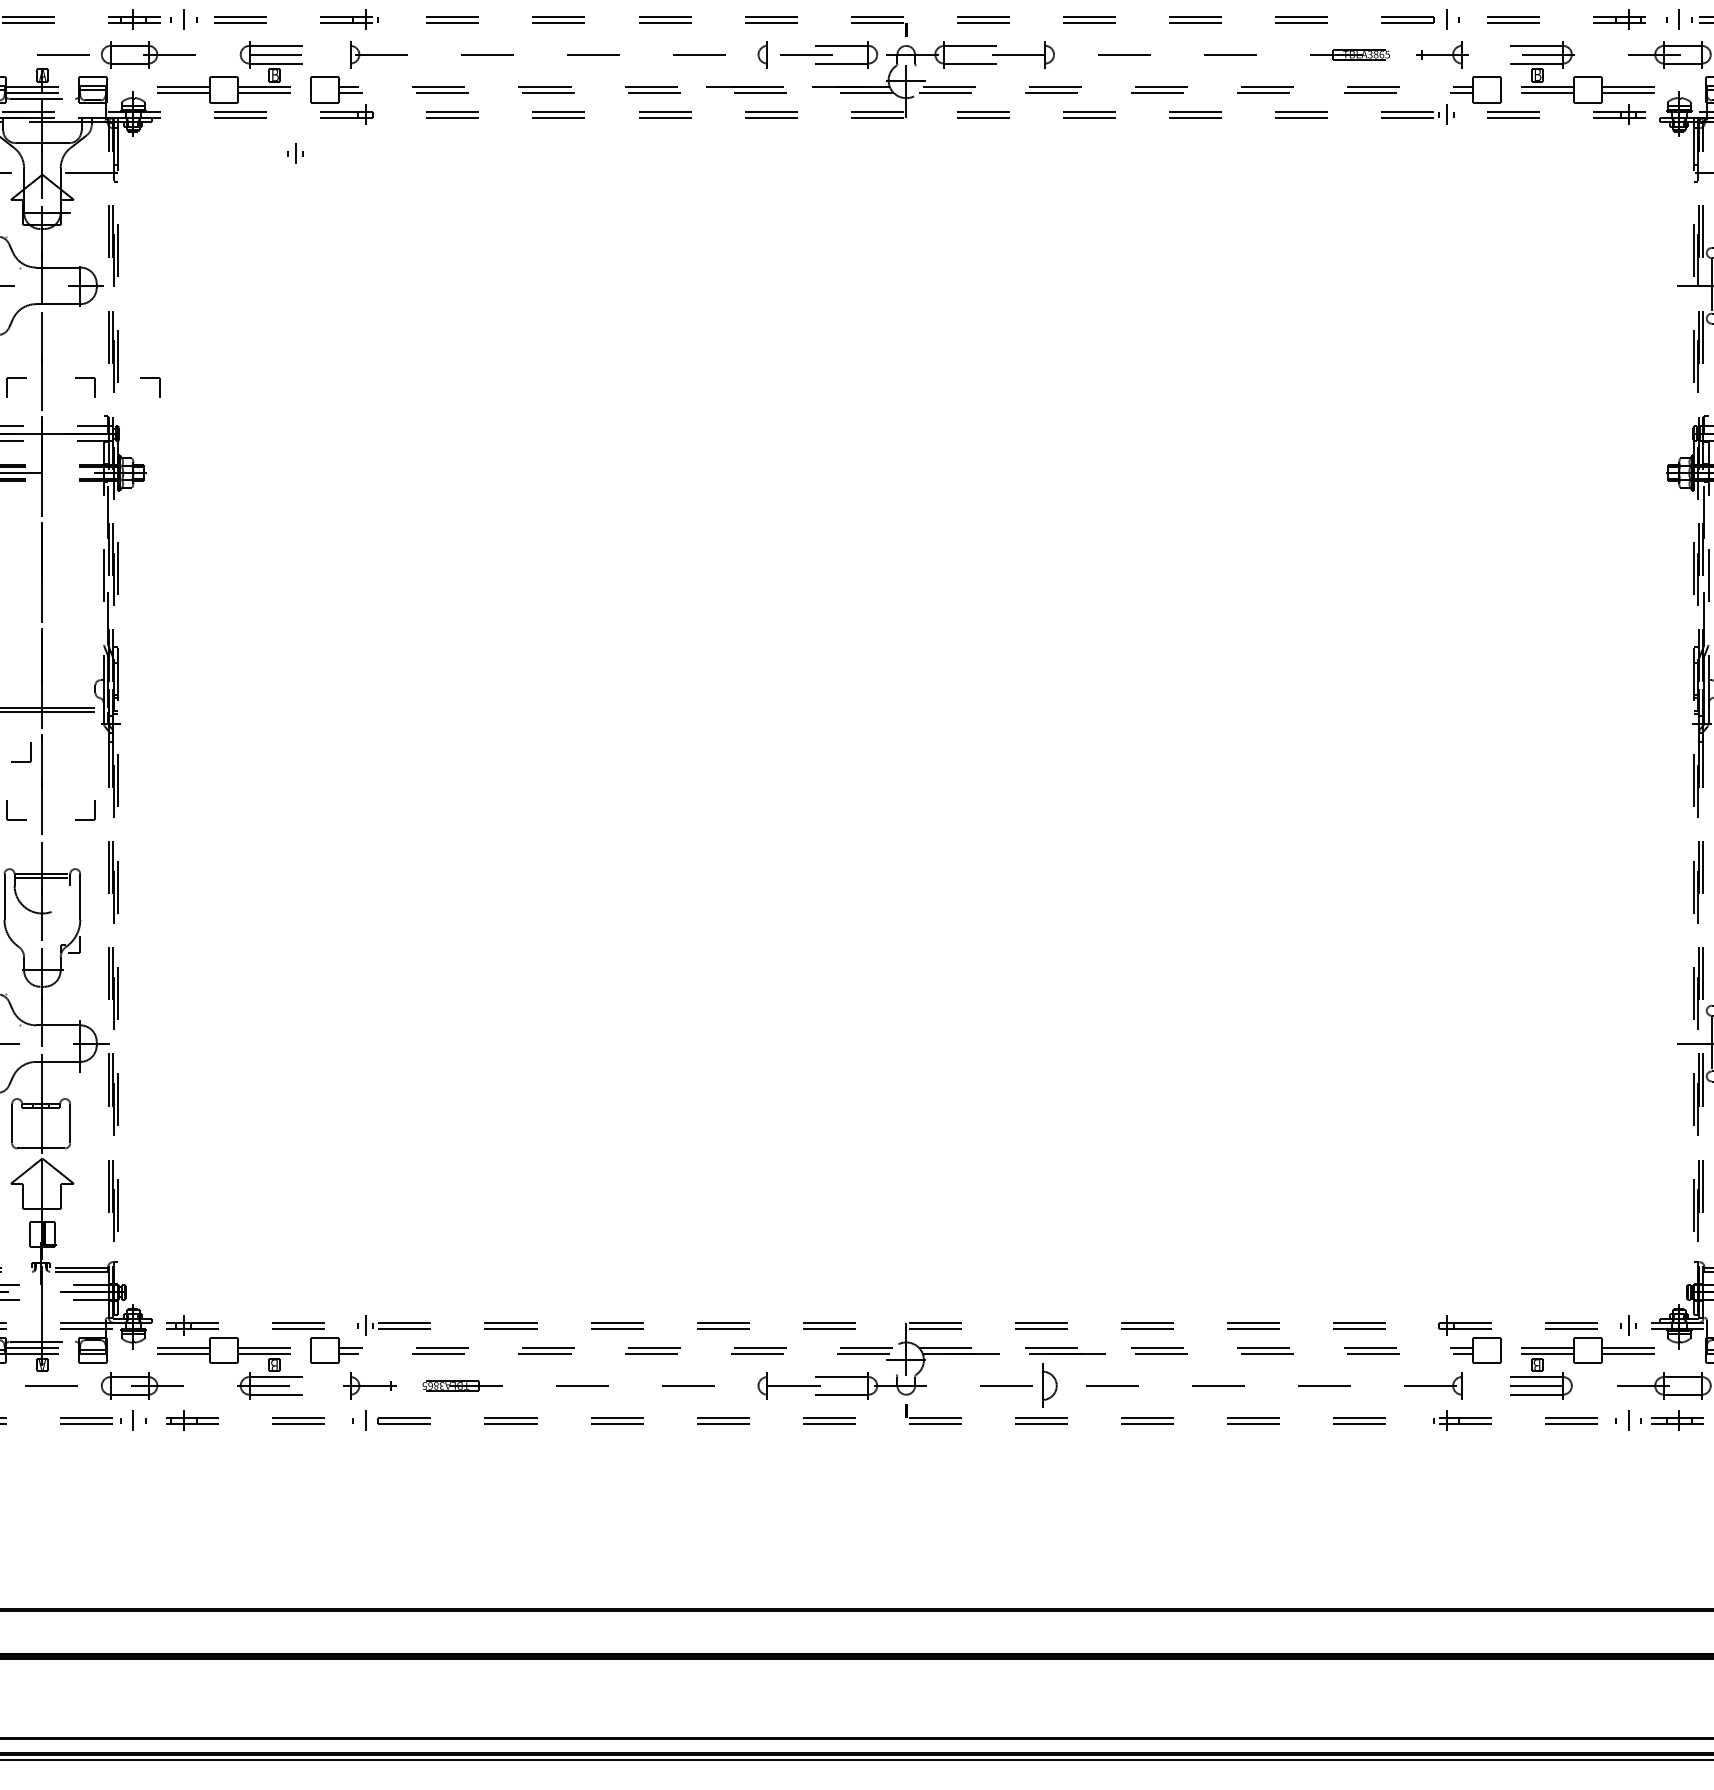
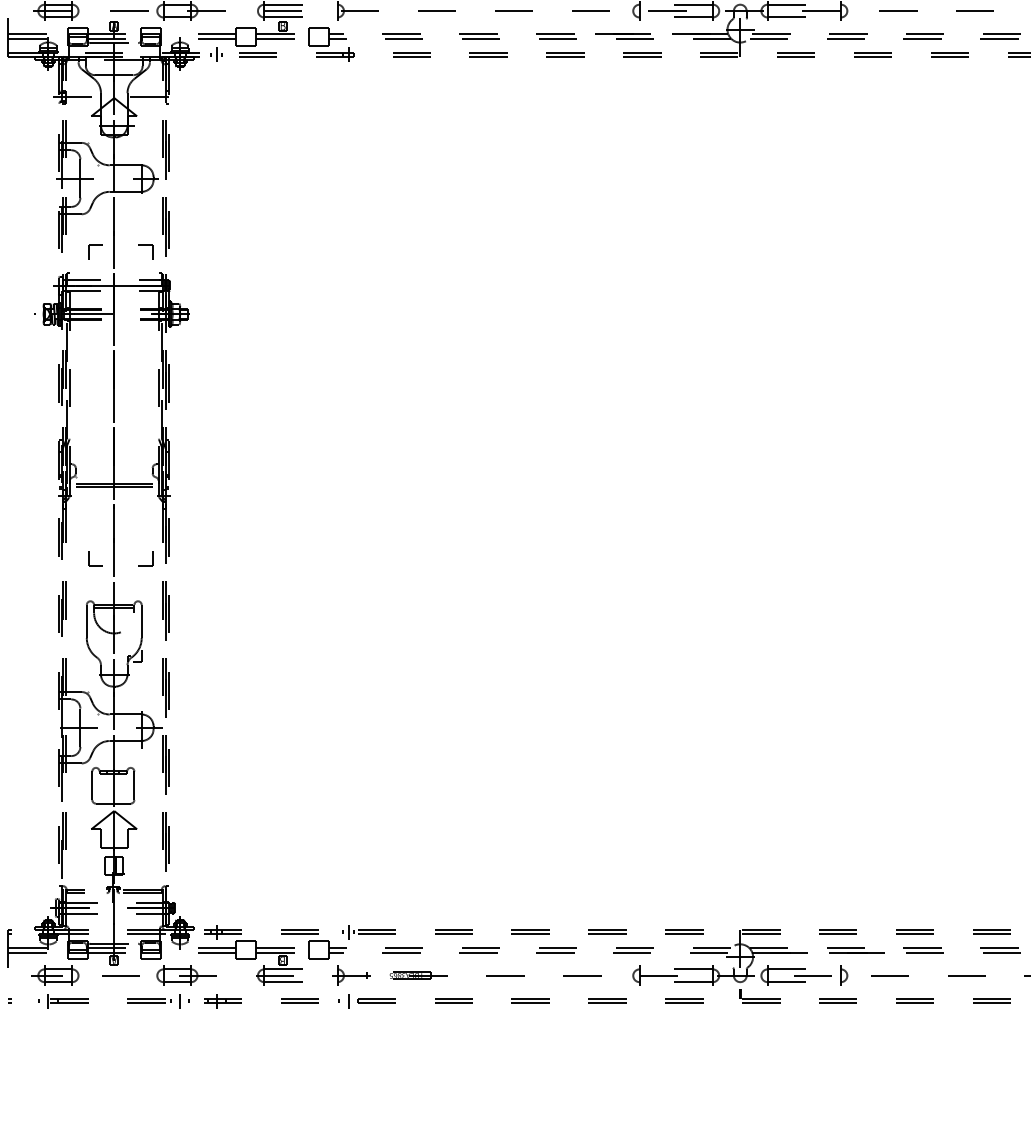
part: (295, 153) -> (216, 54), moved
part: (150, 378) -> (192, 245), removed
part: (30, 752) -> (105, 516), removed
part: (965, 1377) -> (783, 969), added
part: (1049, 1385) -> (844, 975), size x0.62

